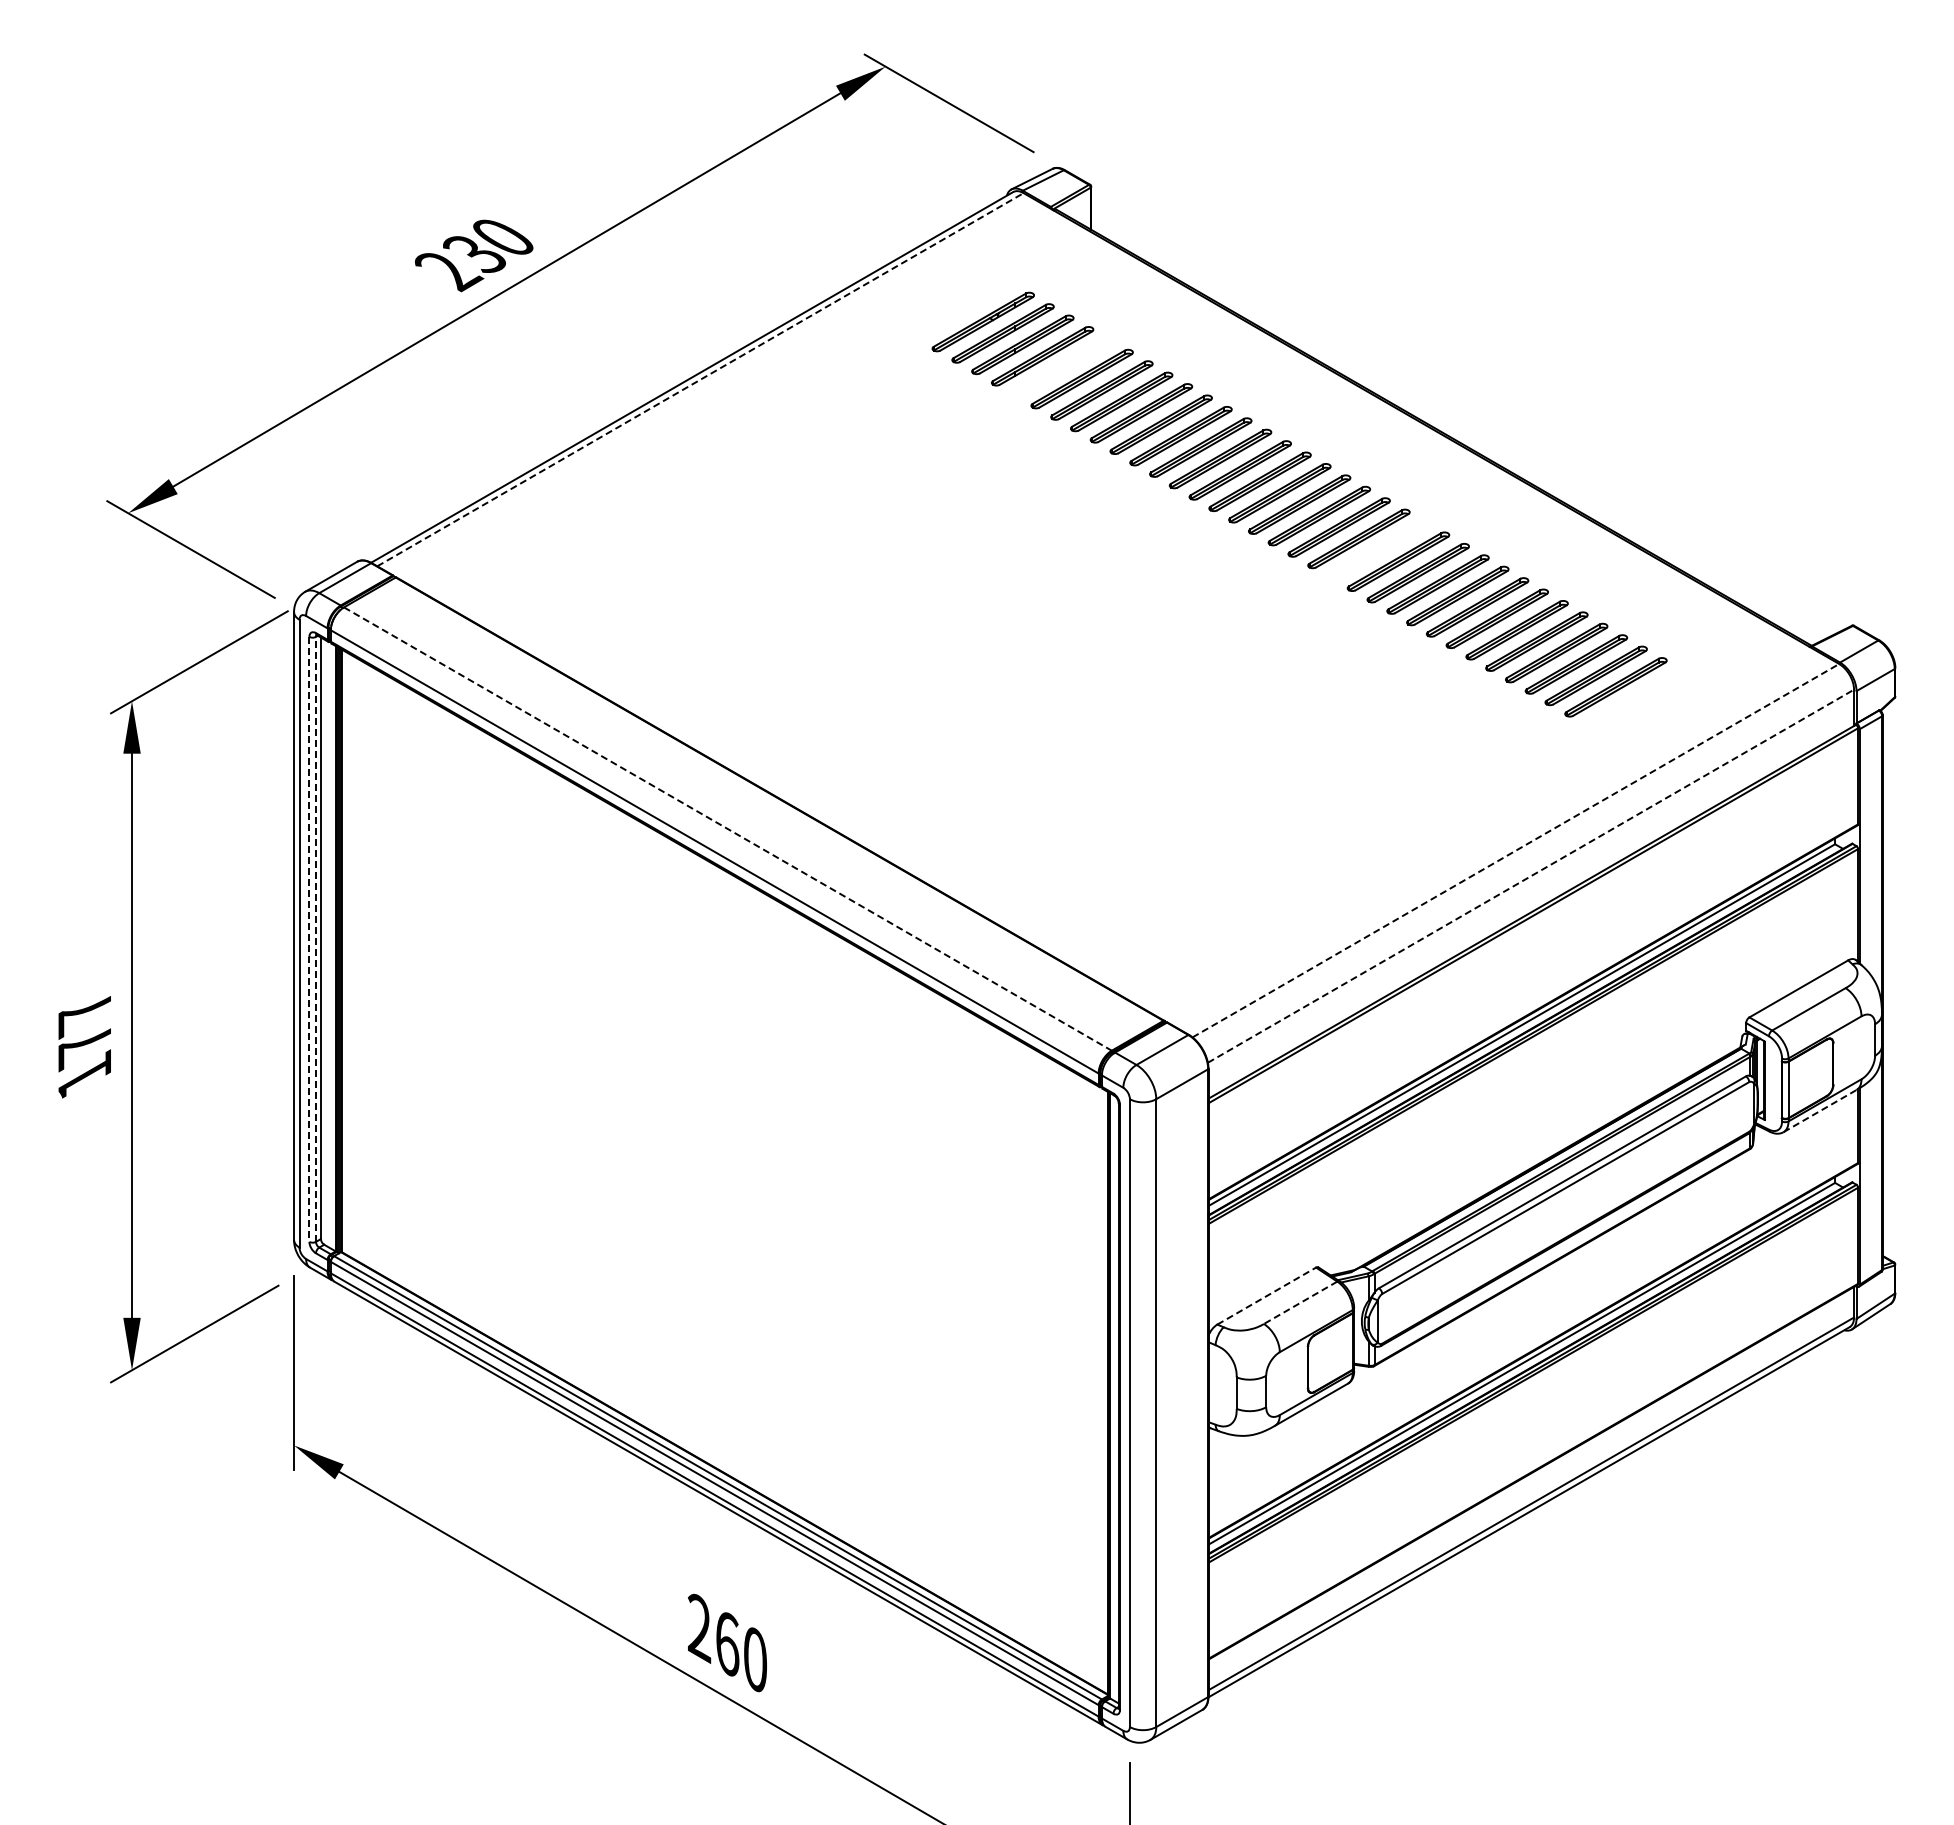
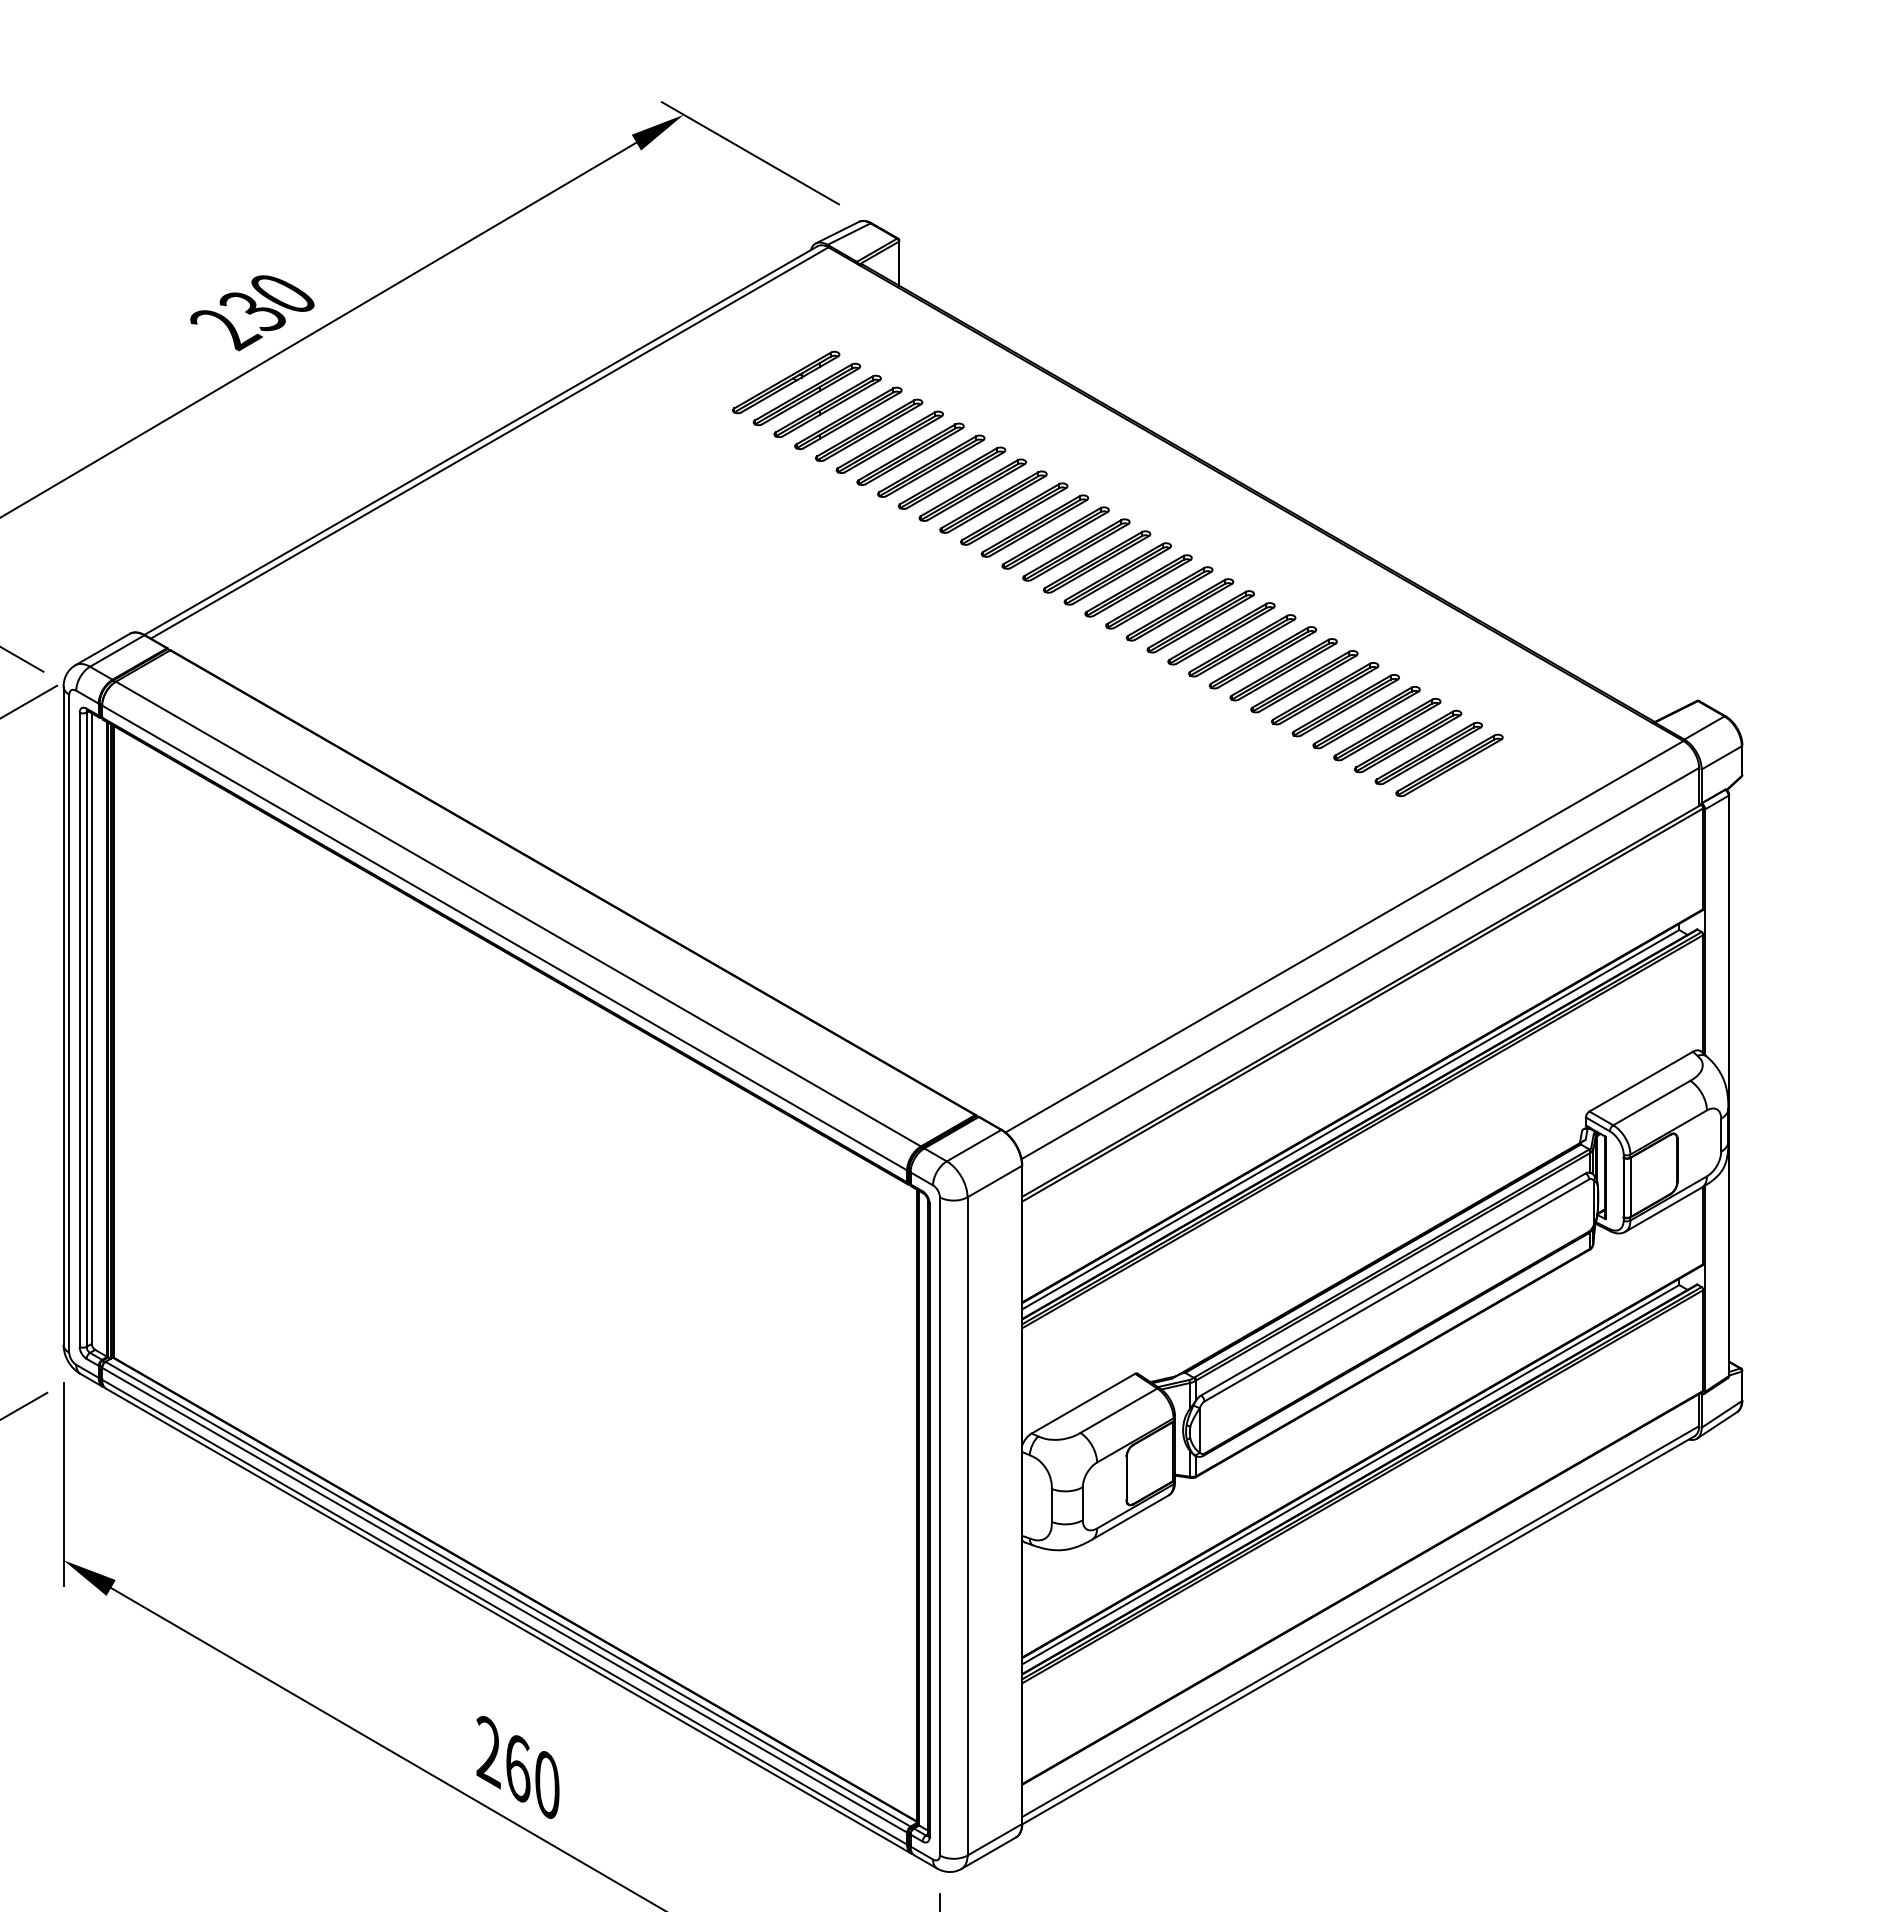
part: (1061, 367) -> (868, 430), added
line: (700, 379) -> (489, 442), dashed -> solid
part: (1378, 550) -> (1200, 622), added
line: (728, 829) -> (519, 914), dashed -> solid
line: (1516, 850) -> (1345, 936), dashed -> solid
line: (1531, 875) -> (1360, 962), dashed -> solid
line: (309, 939) -> (79, 1029), dashed -> solid
line: (316, 939) -> (87, 1029), dashed -> solid
line: (1820, 1110) -> (1663, 1209), dashed -> solid
line: (1267, 1295) -> (1084, 1403), dashed -> solid
line: (1300, 1303) -> (1118, 1411), dashed -> solid

